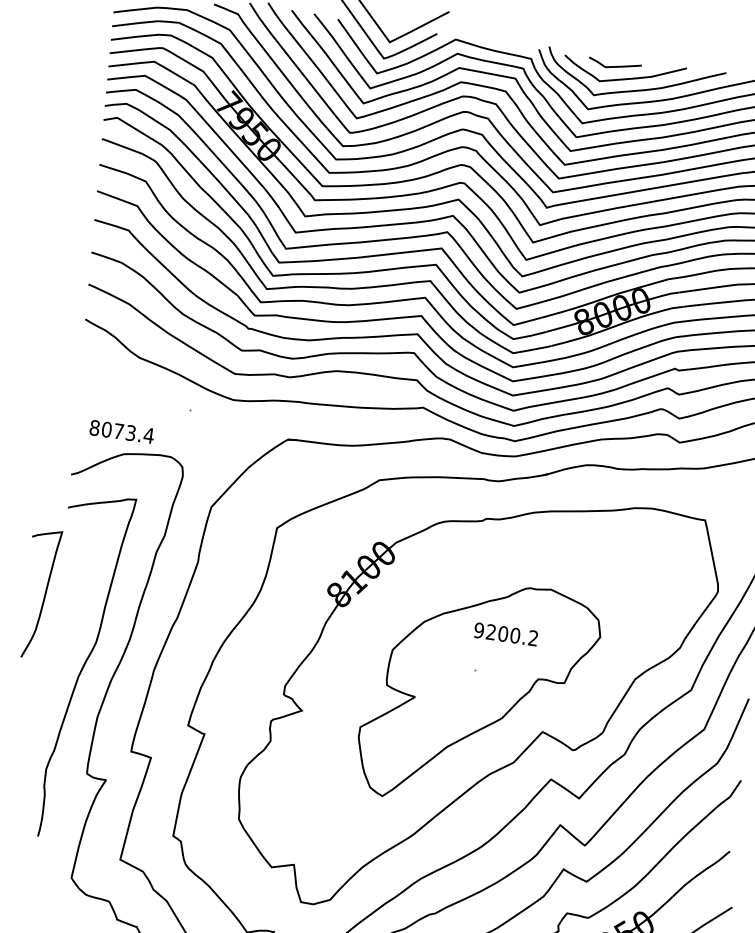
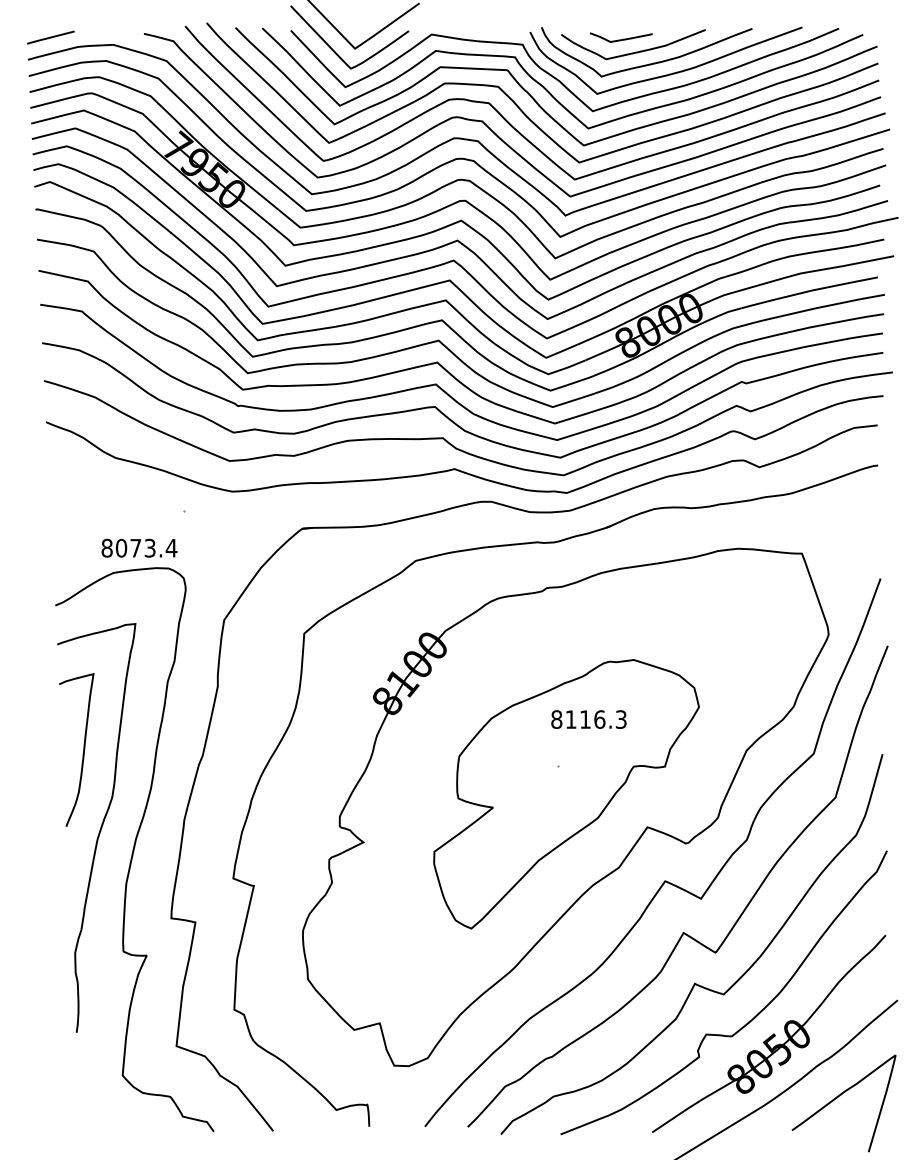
text: (122, 431) -> (139, 547), moved
curve: (44, 594) -> (83, 749), moved
text: (505, 634) -> (588, 719), 9200.2 -> 8116.3

